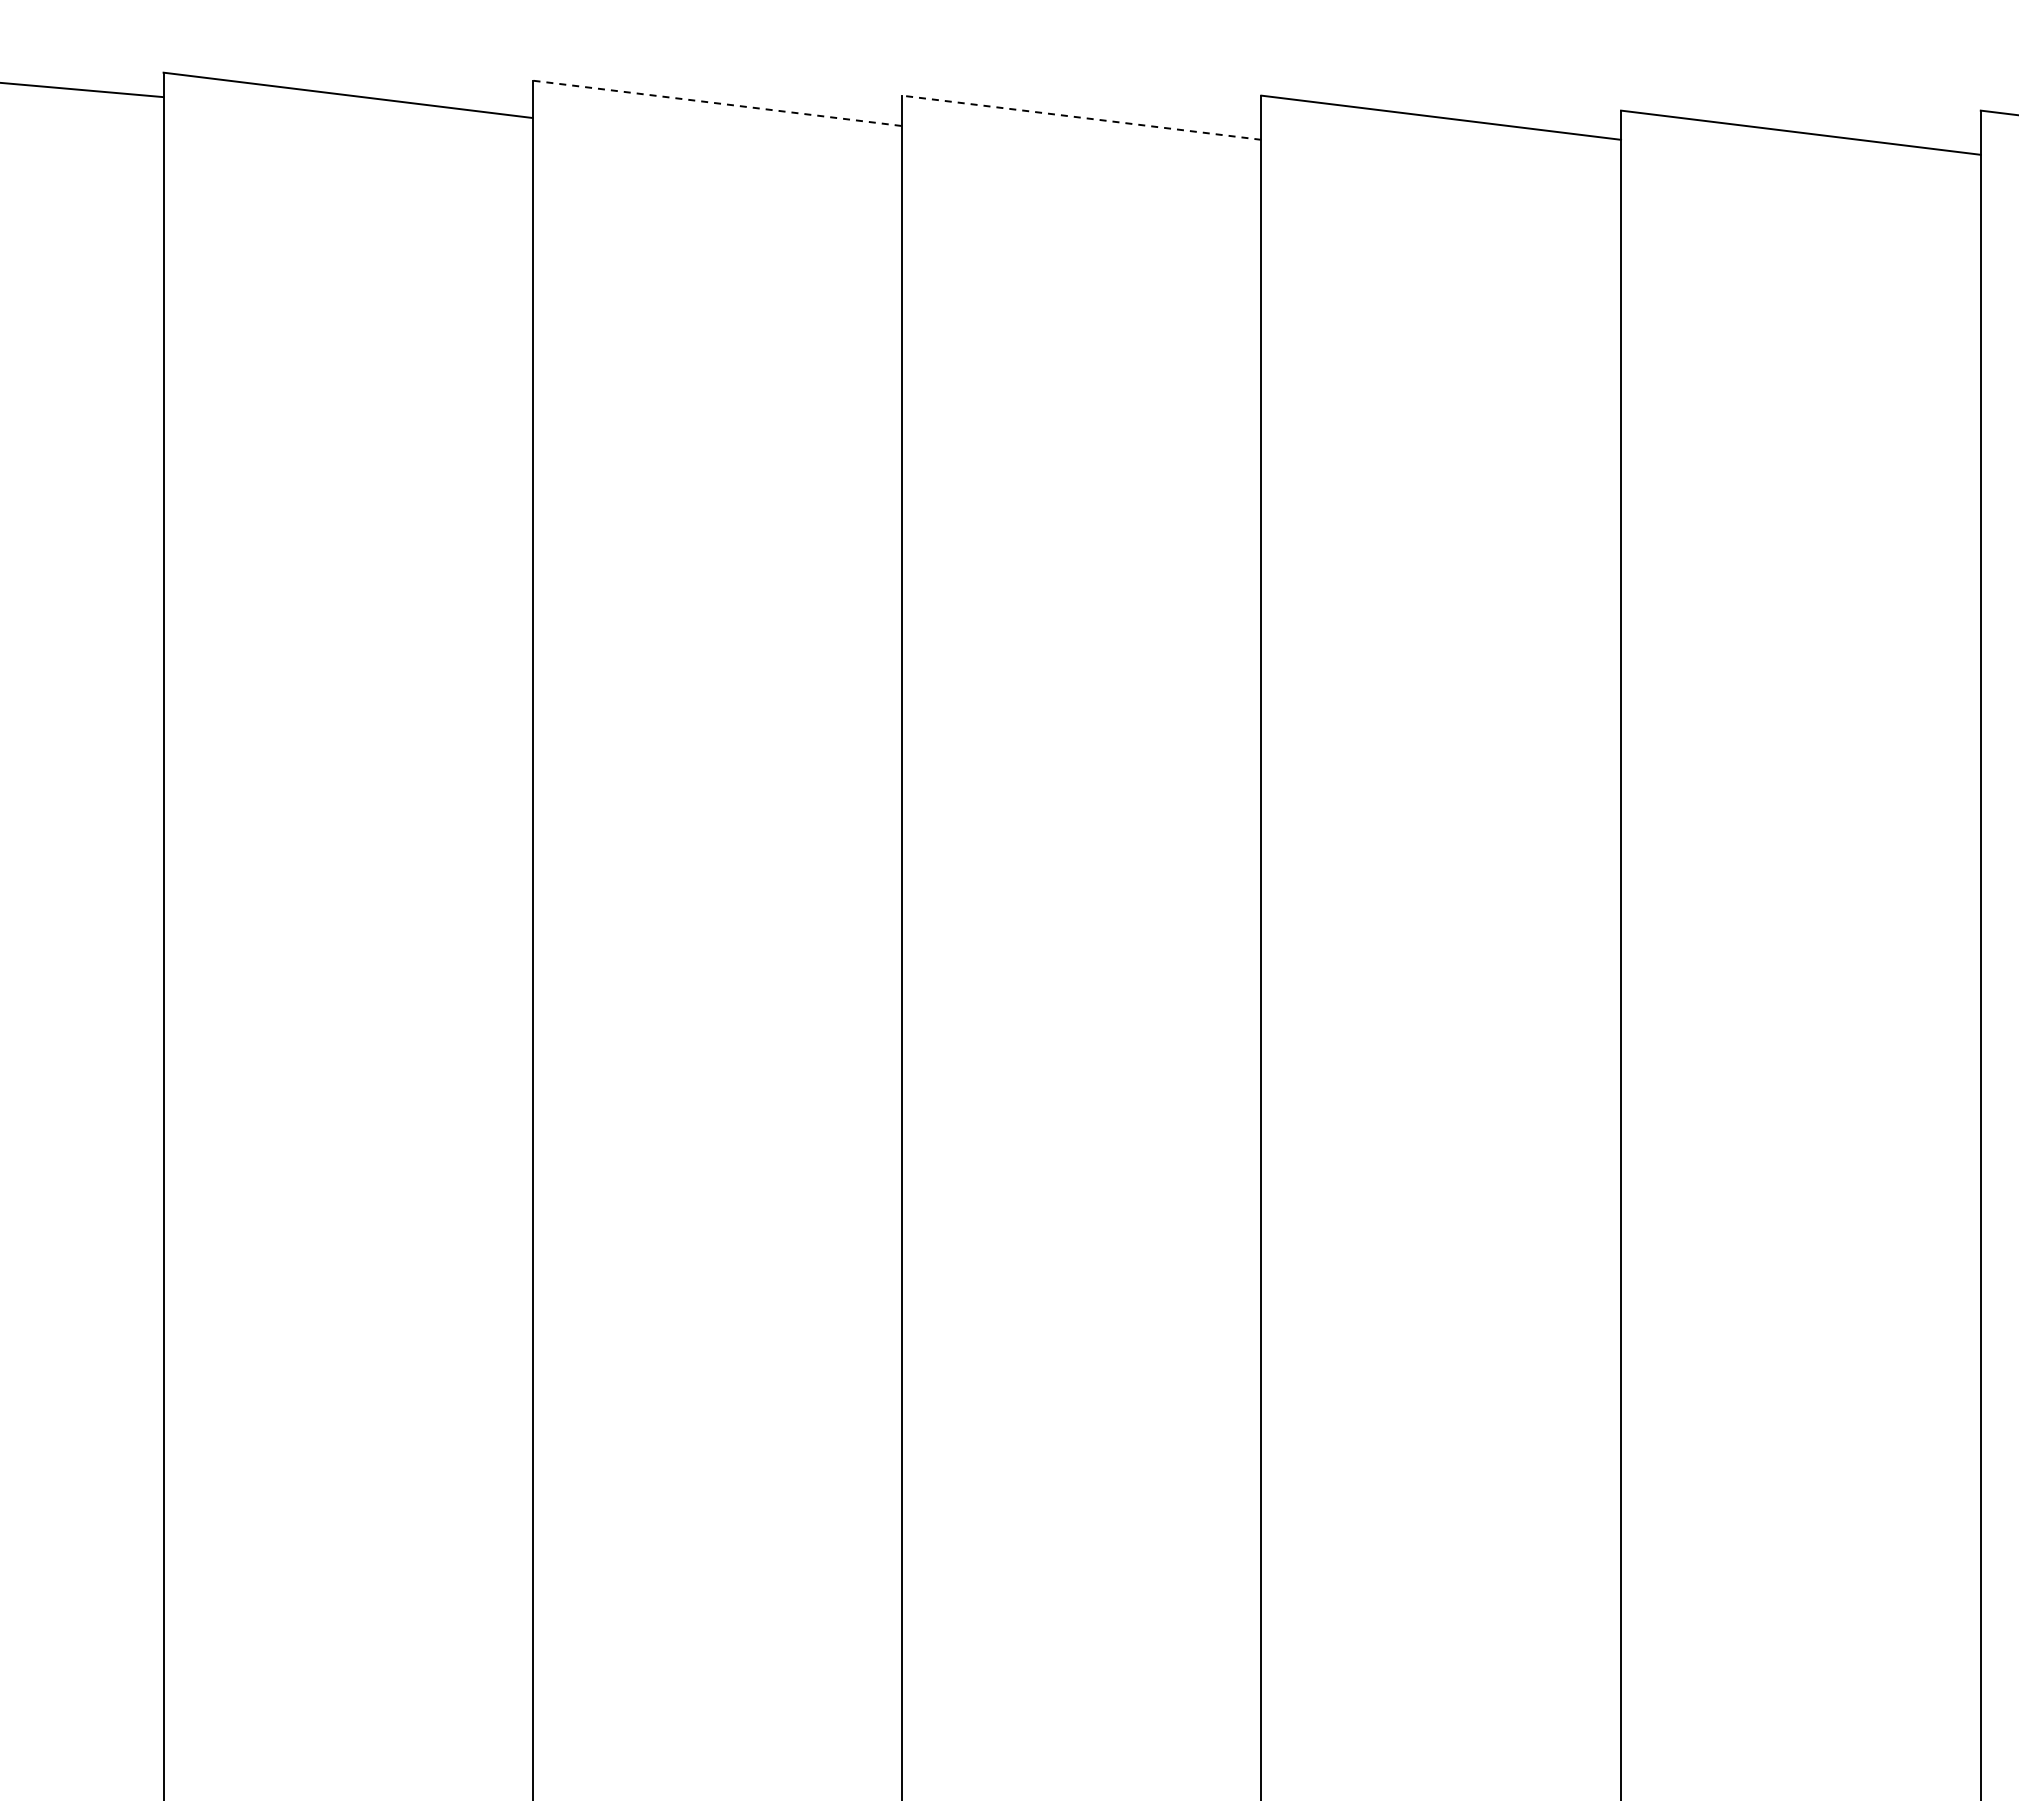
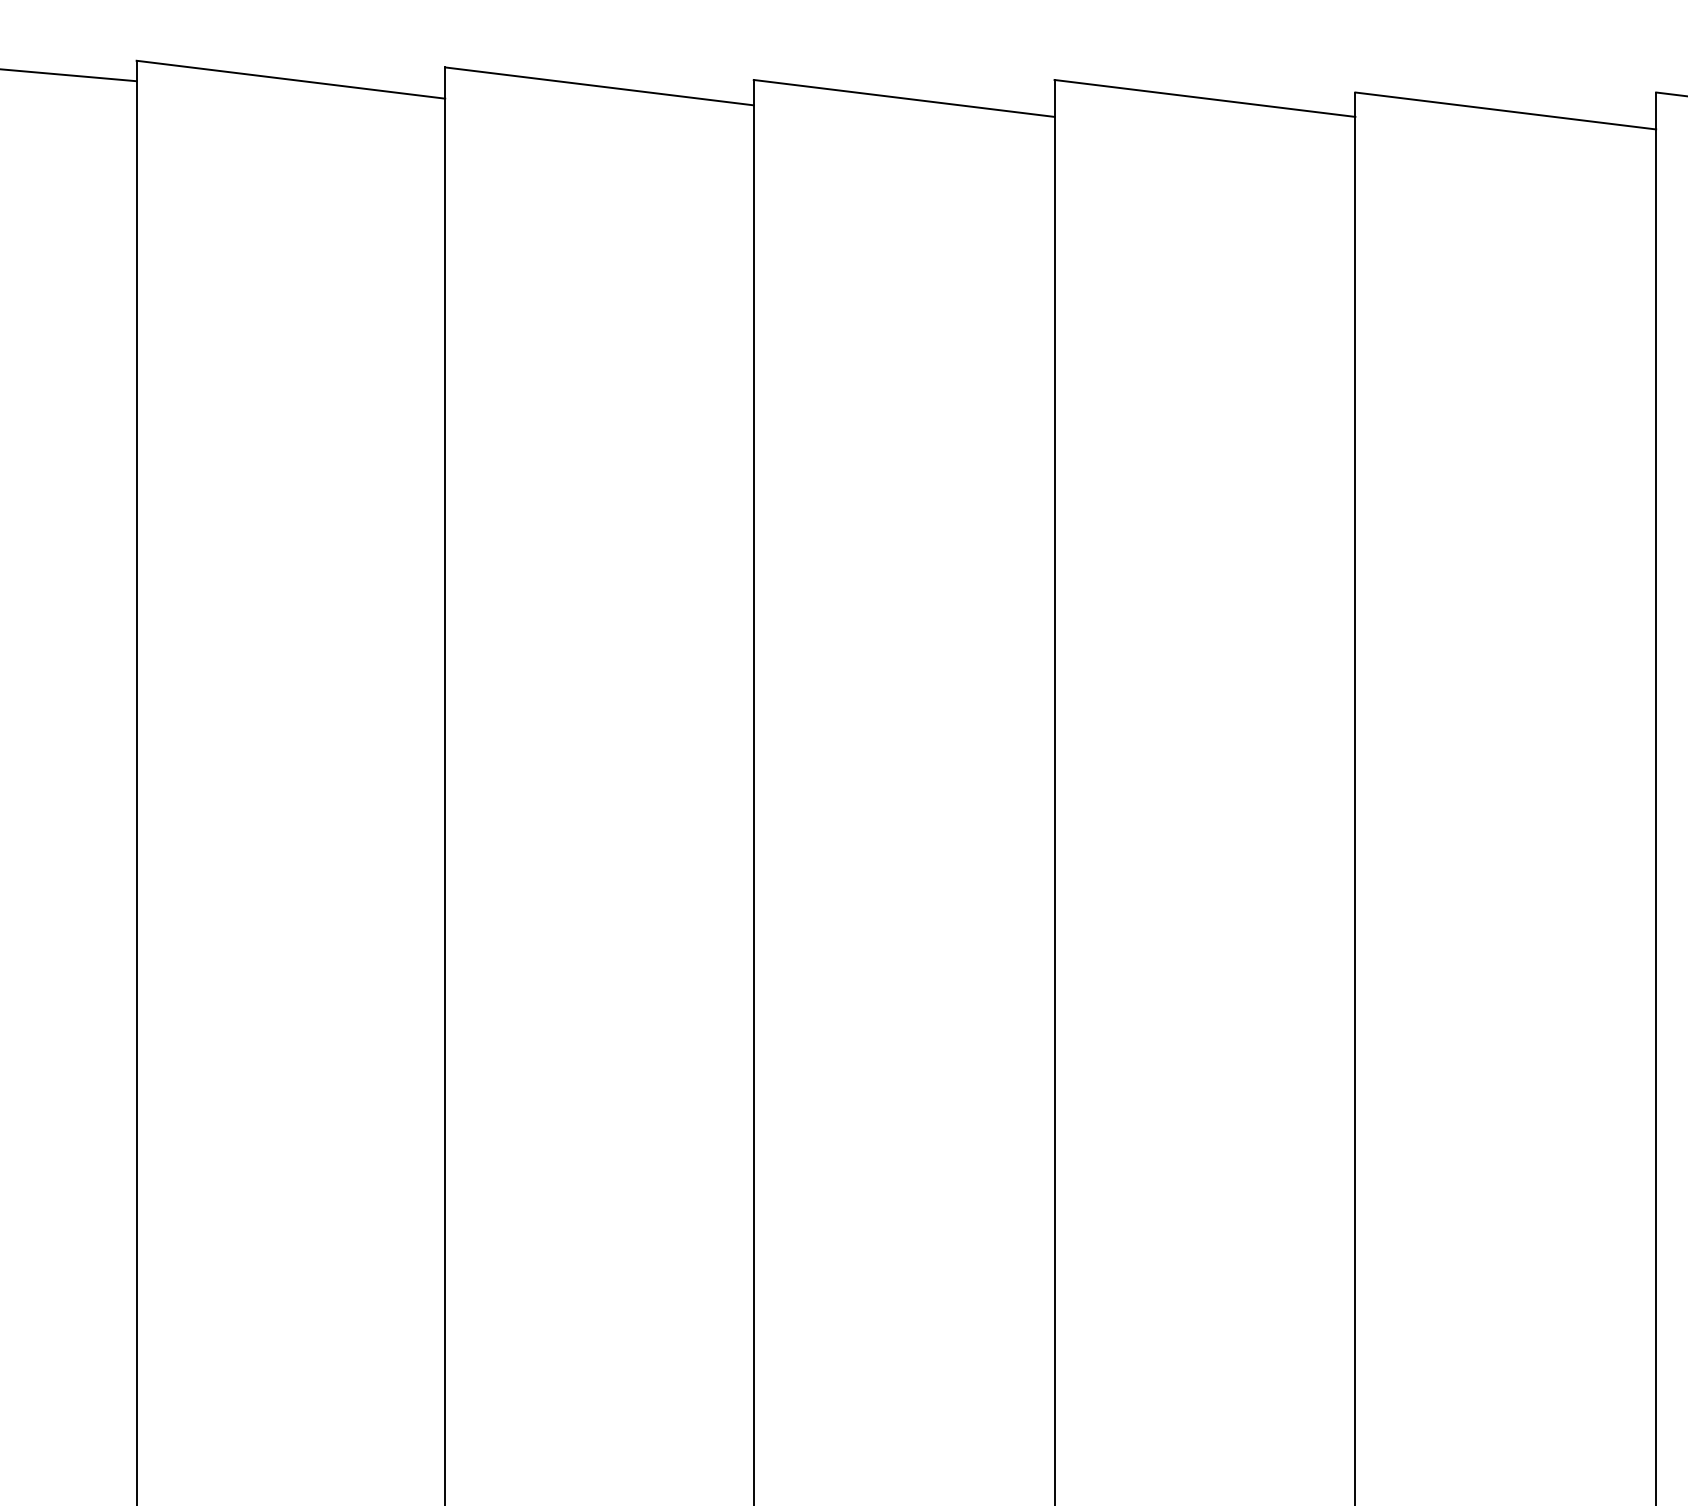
line: (717, 103) -> (599, 86), dashed -> solid
line: (1080, 117) -> (903, 98), dashed -> solid

